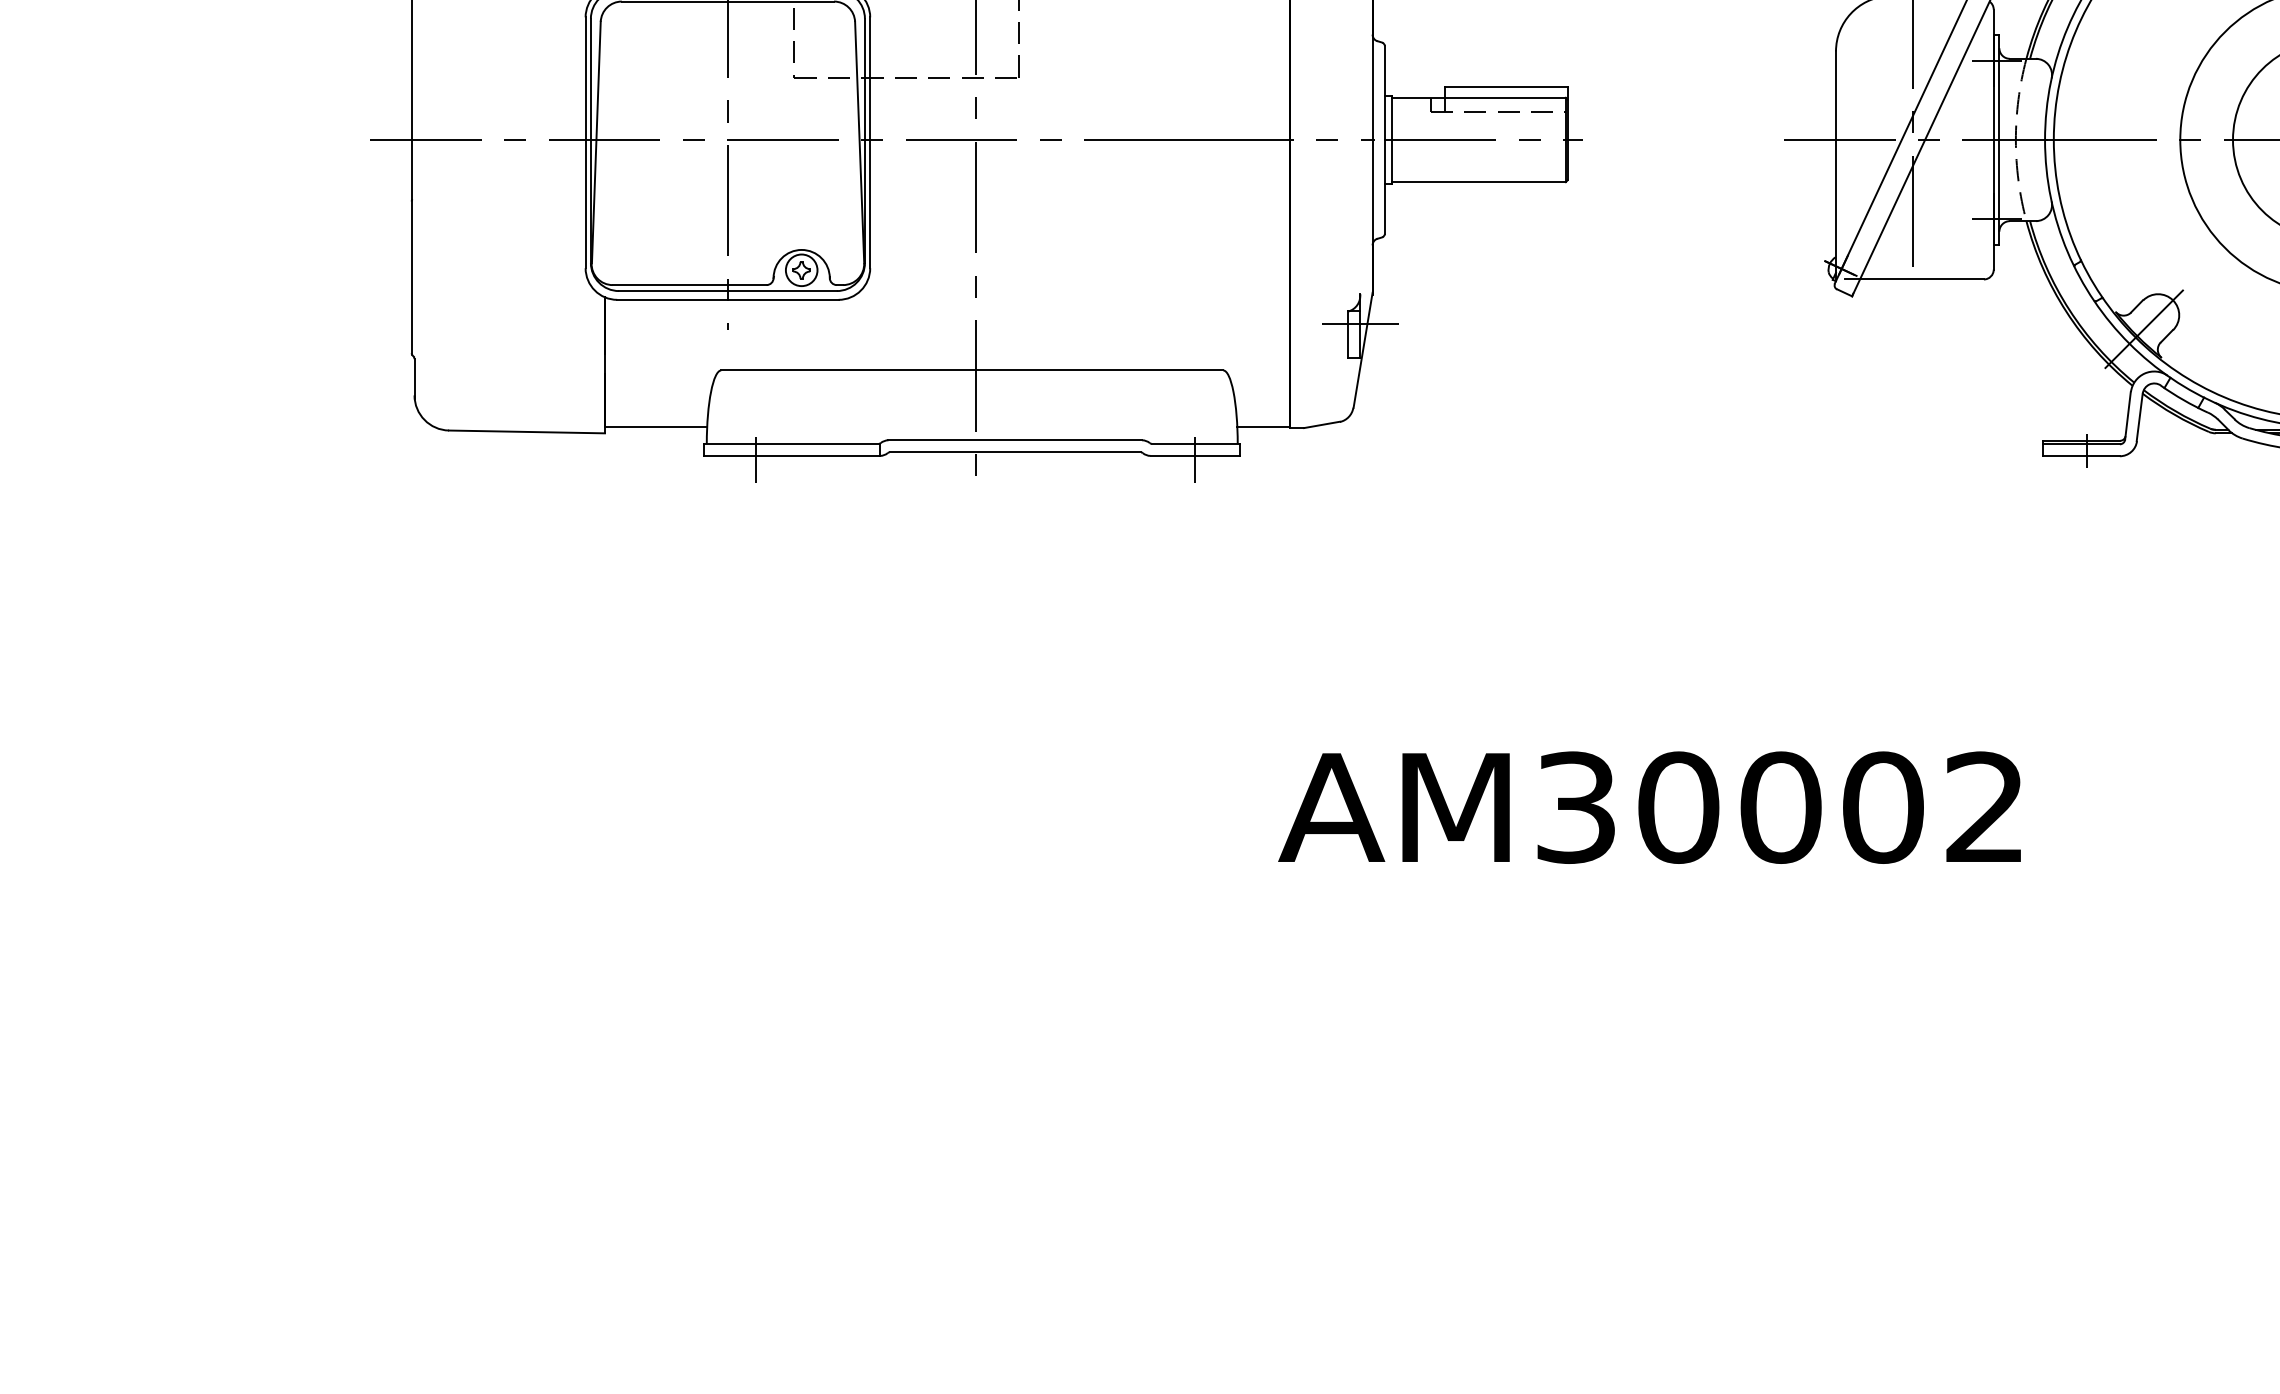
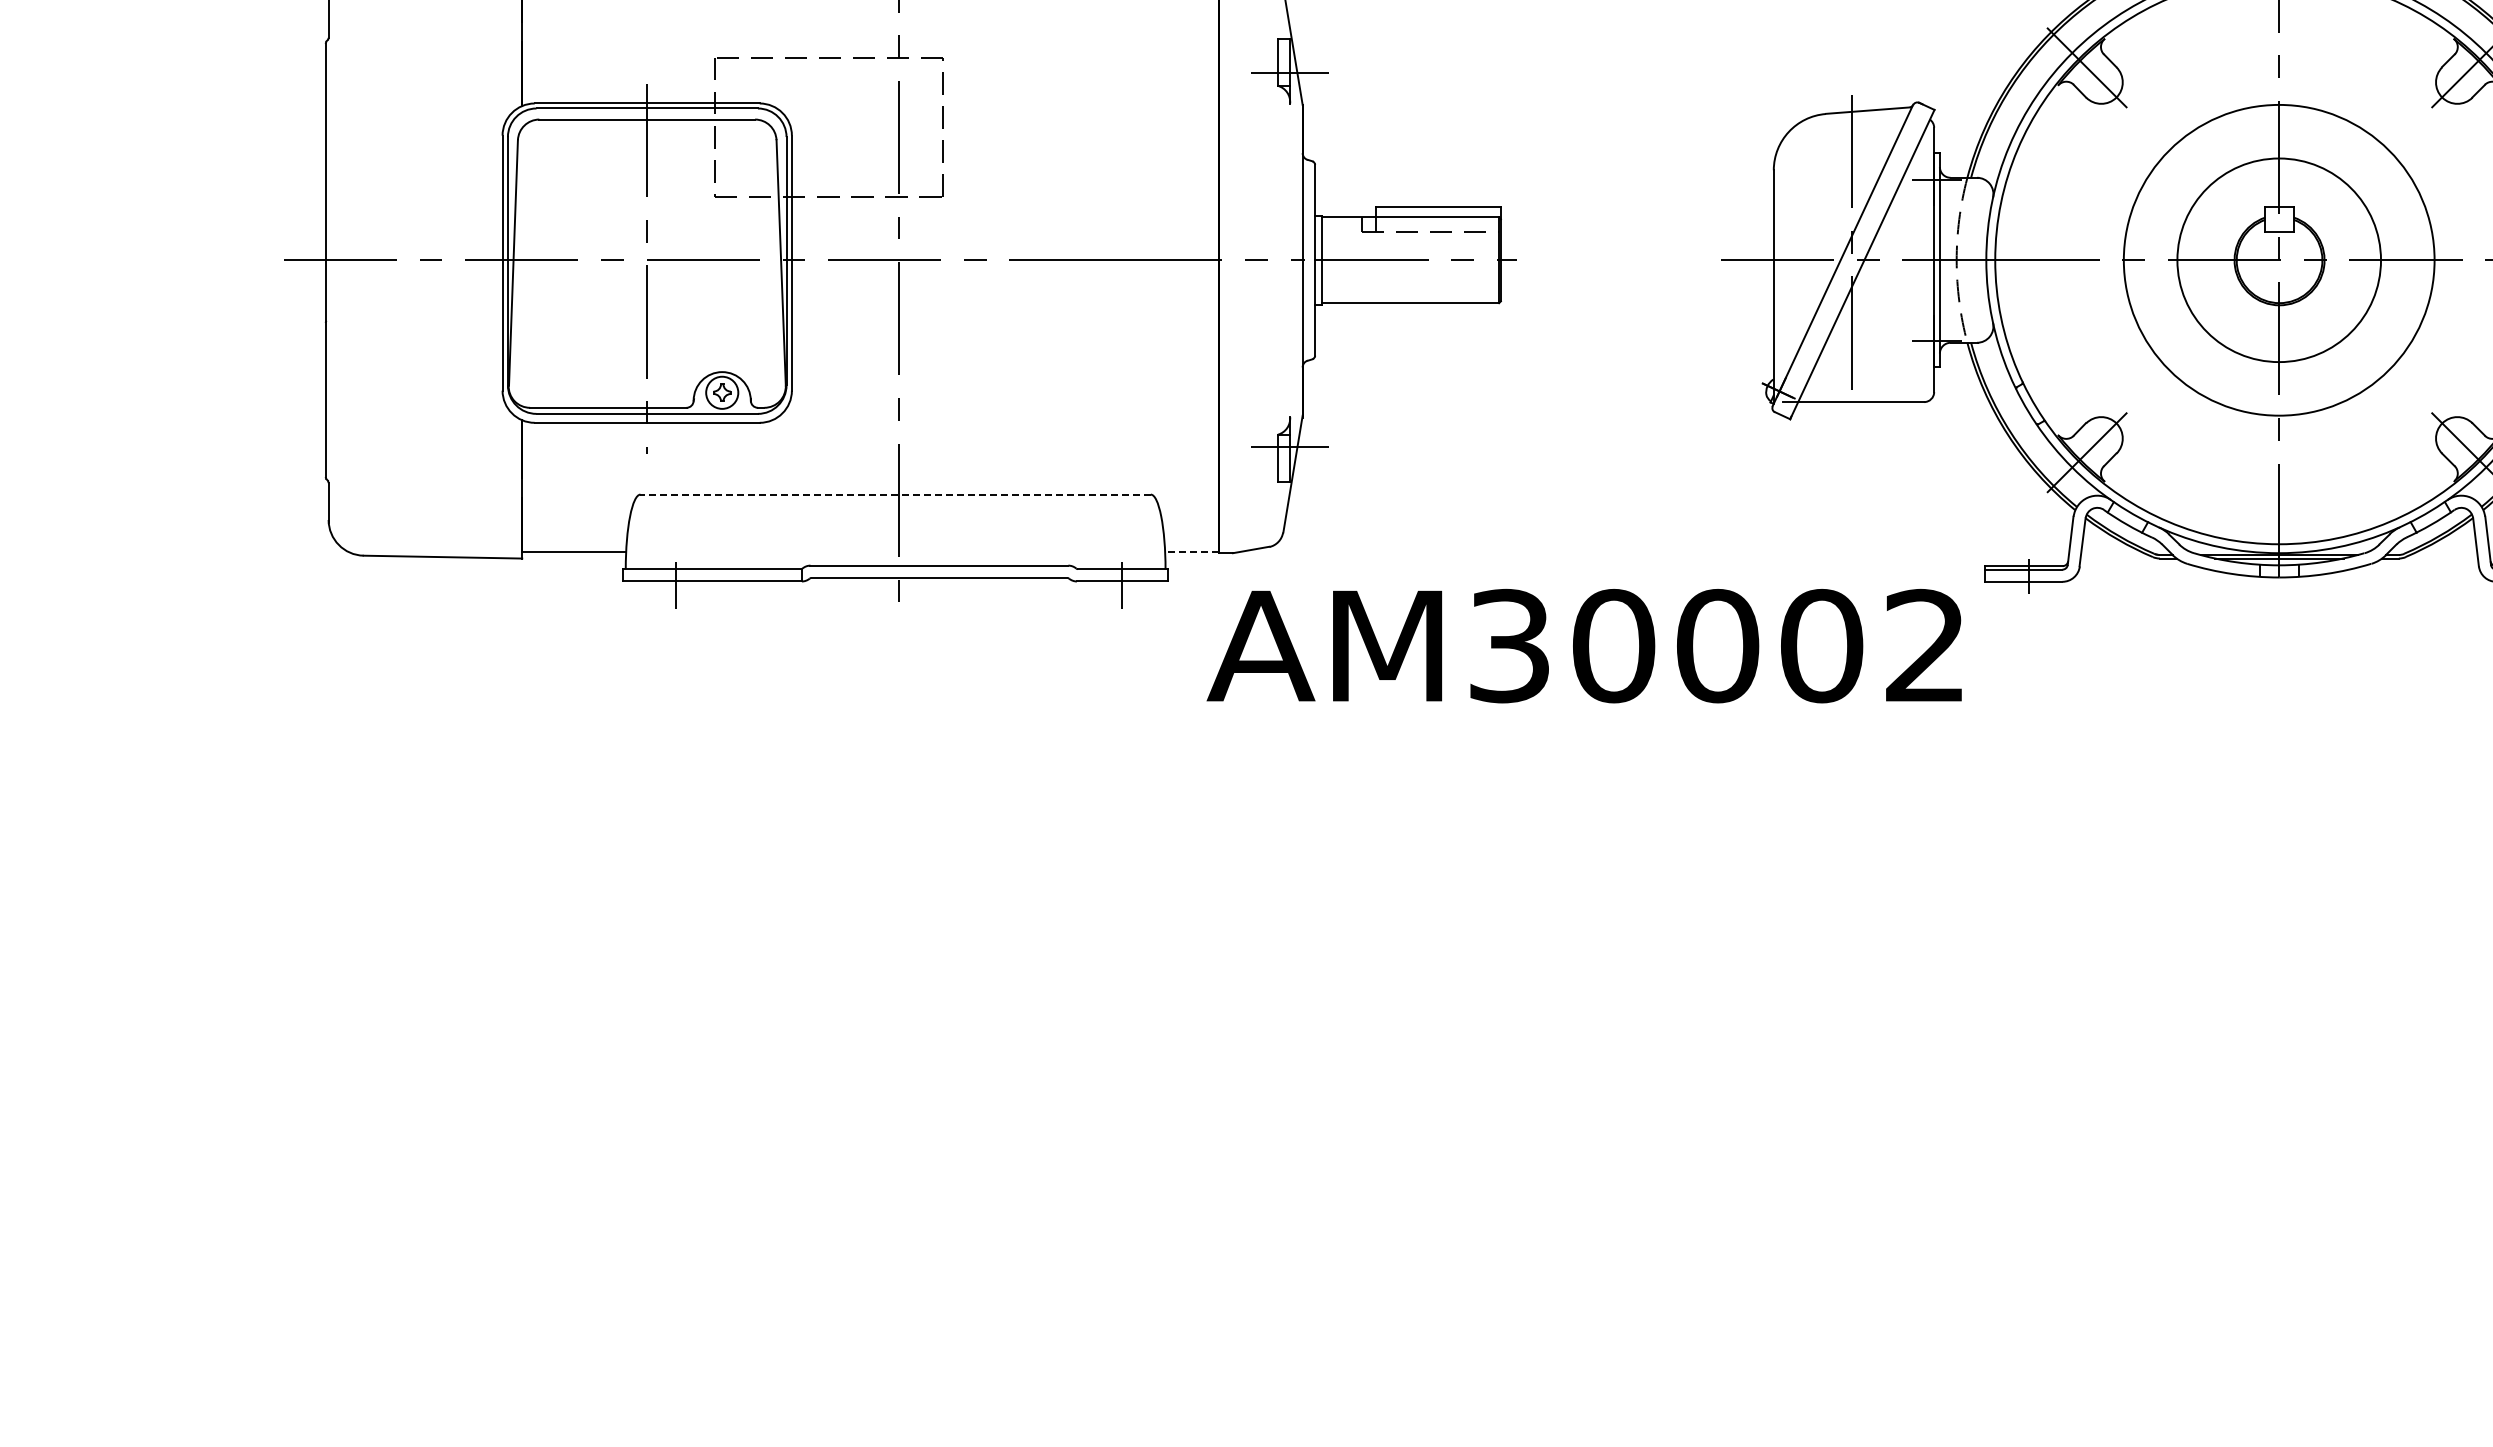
line: (972, 370) -> (895, 494), solid -> dashed
line: (1263, 426) -> (1191, 551), solid -> dashed
text: (1648, 808) -> (1583, 646), moved

